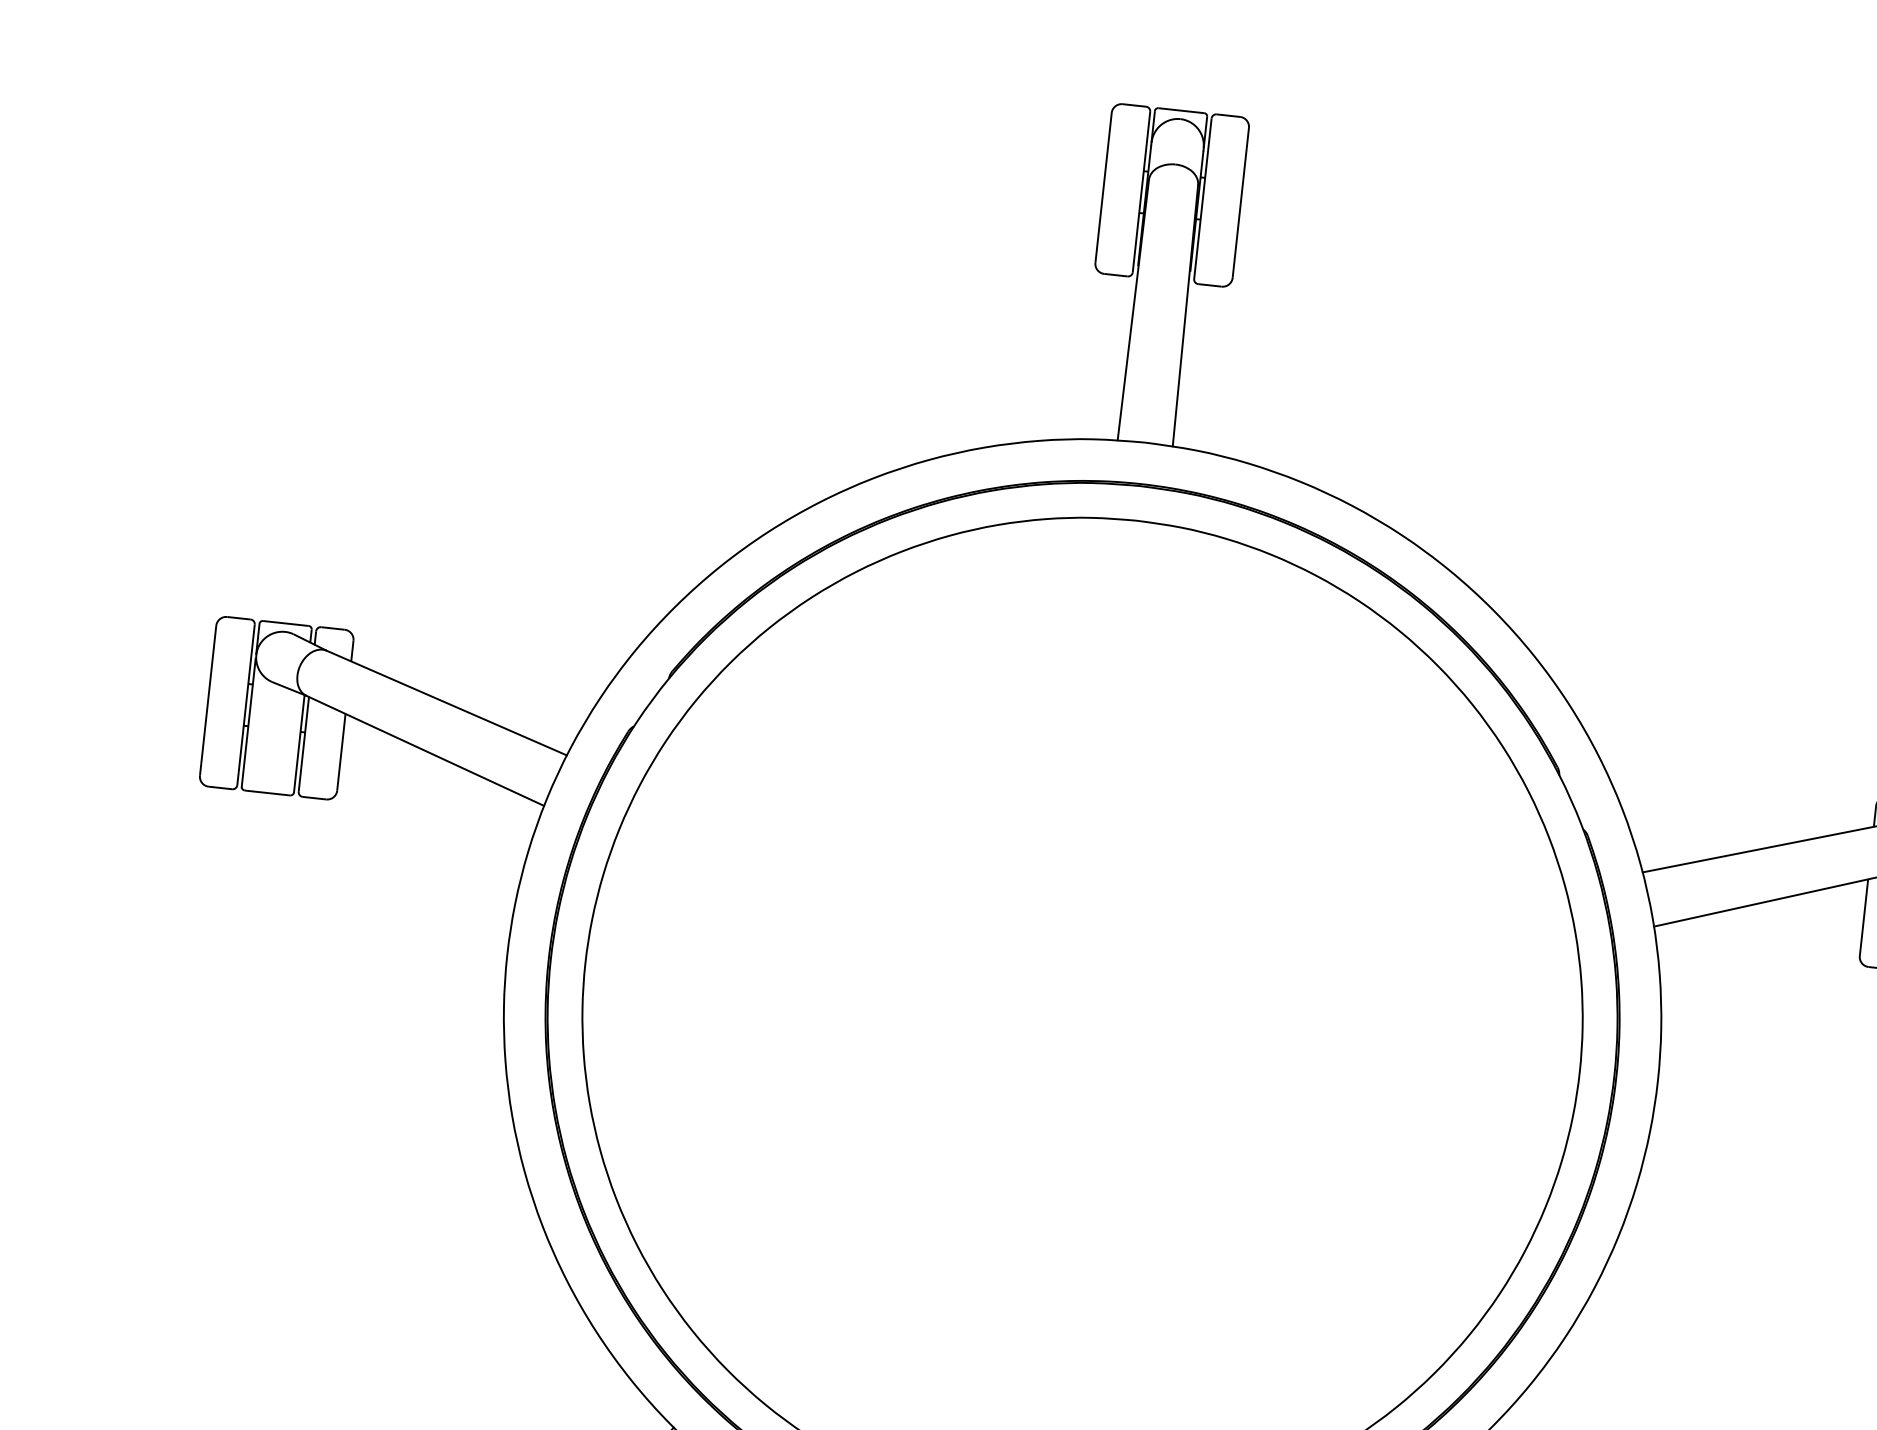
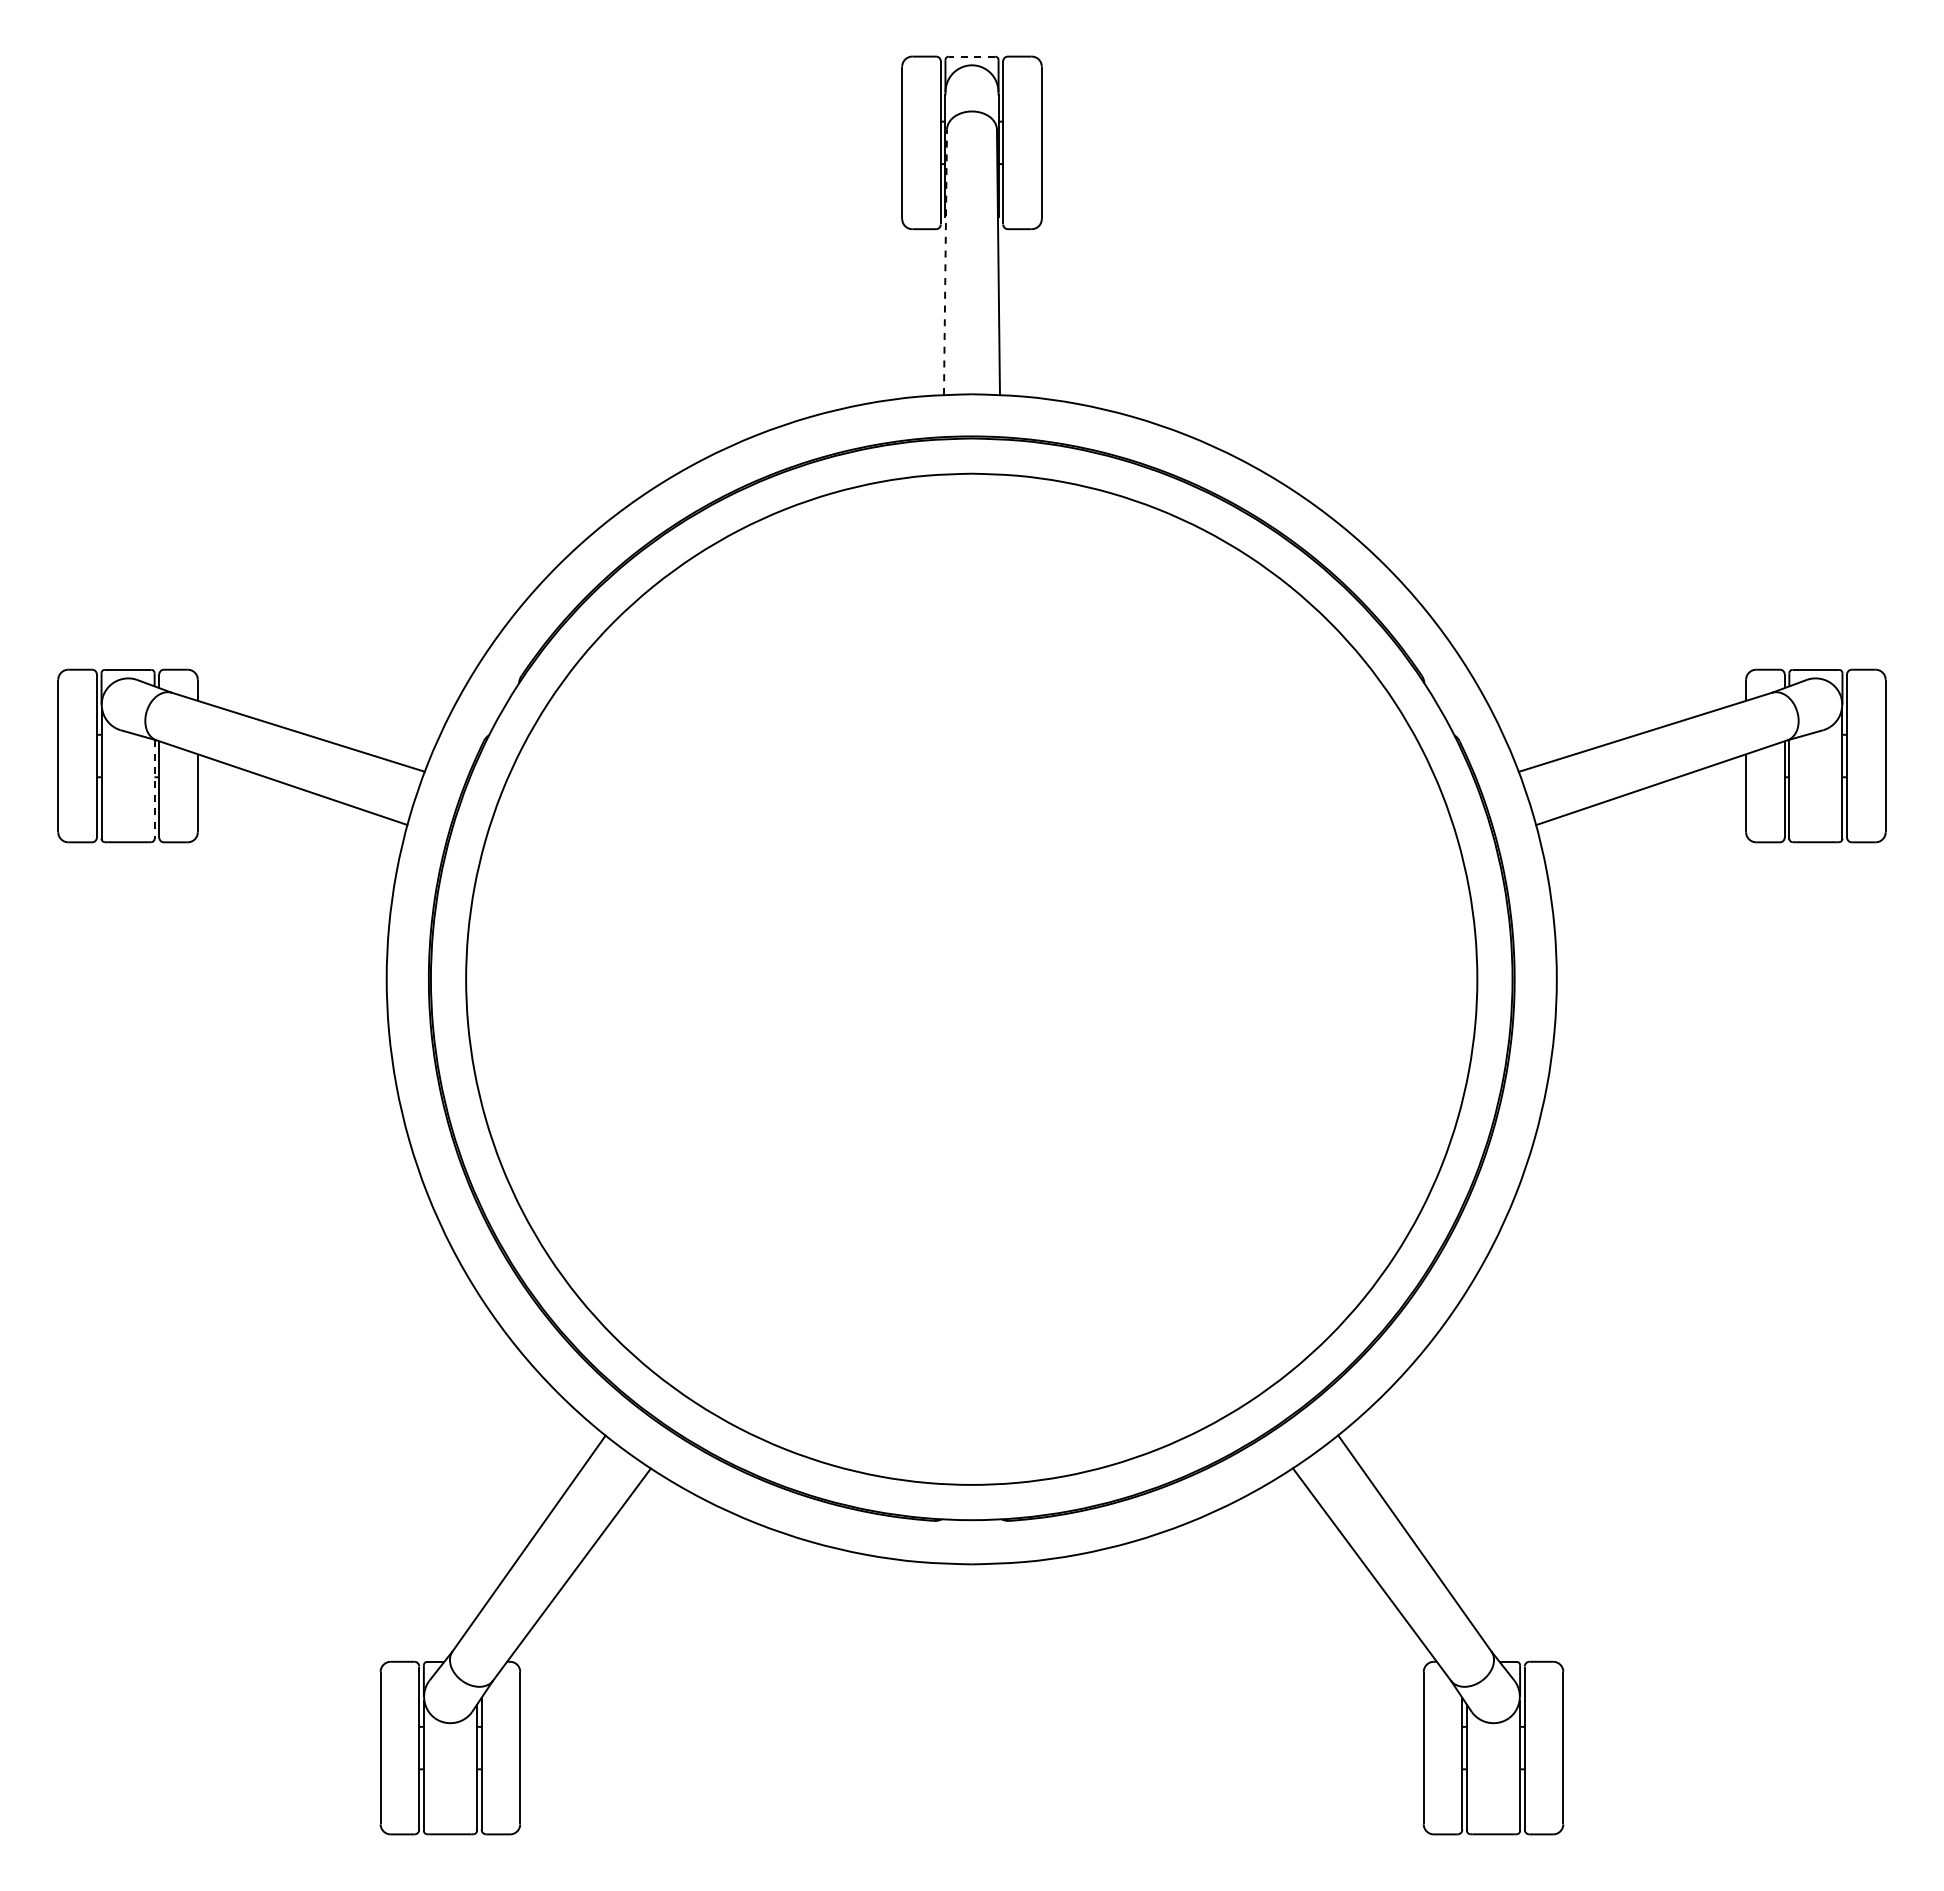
line: (1180, 110) -> (971, 56), solid -> dashed
line: (1133, 310) -> (945, 262), solid -> dashed
line: (299, 743) -> (154, 789), solid -> dashed

